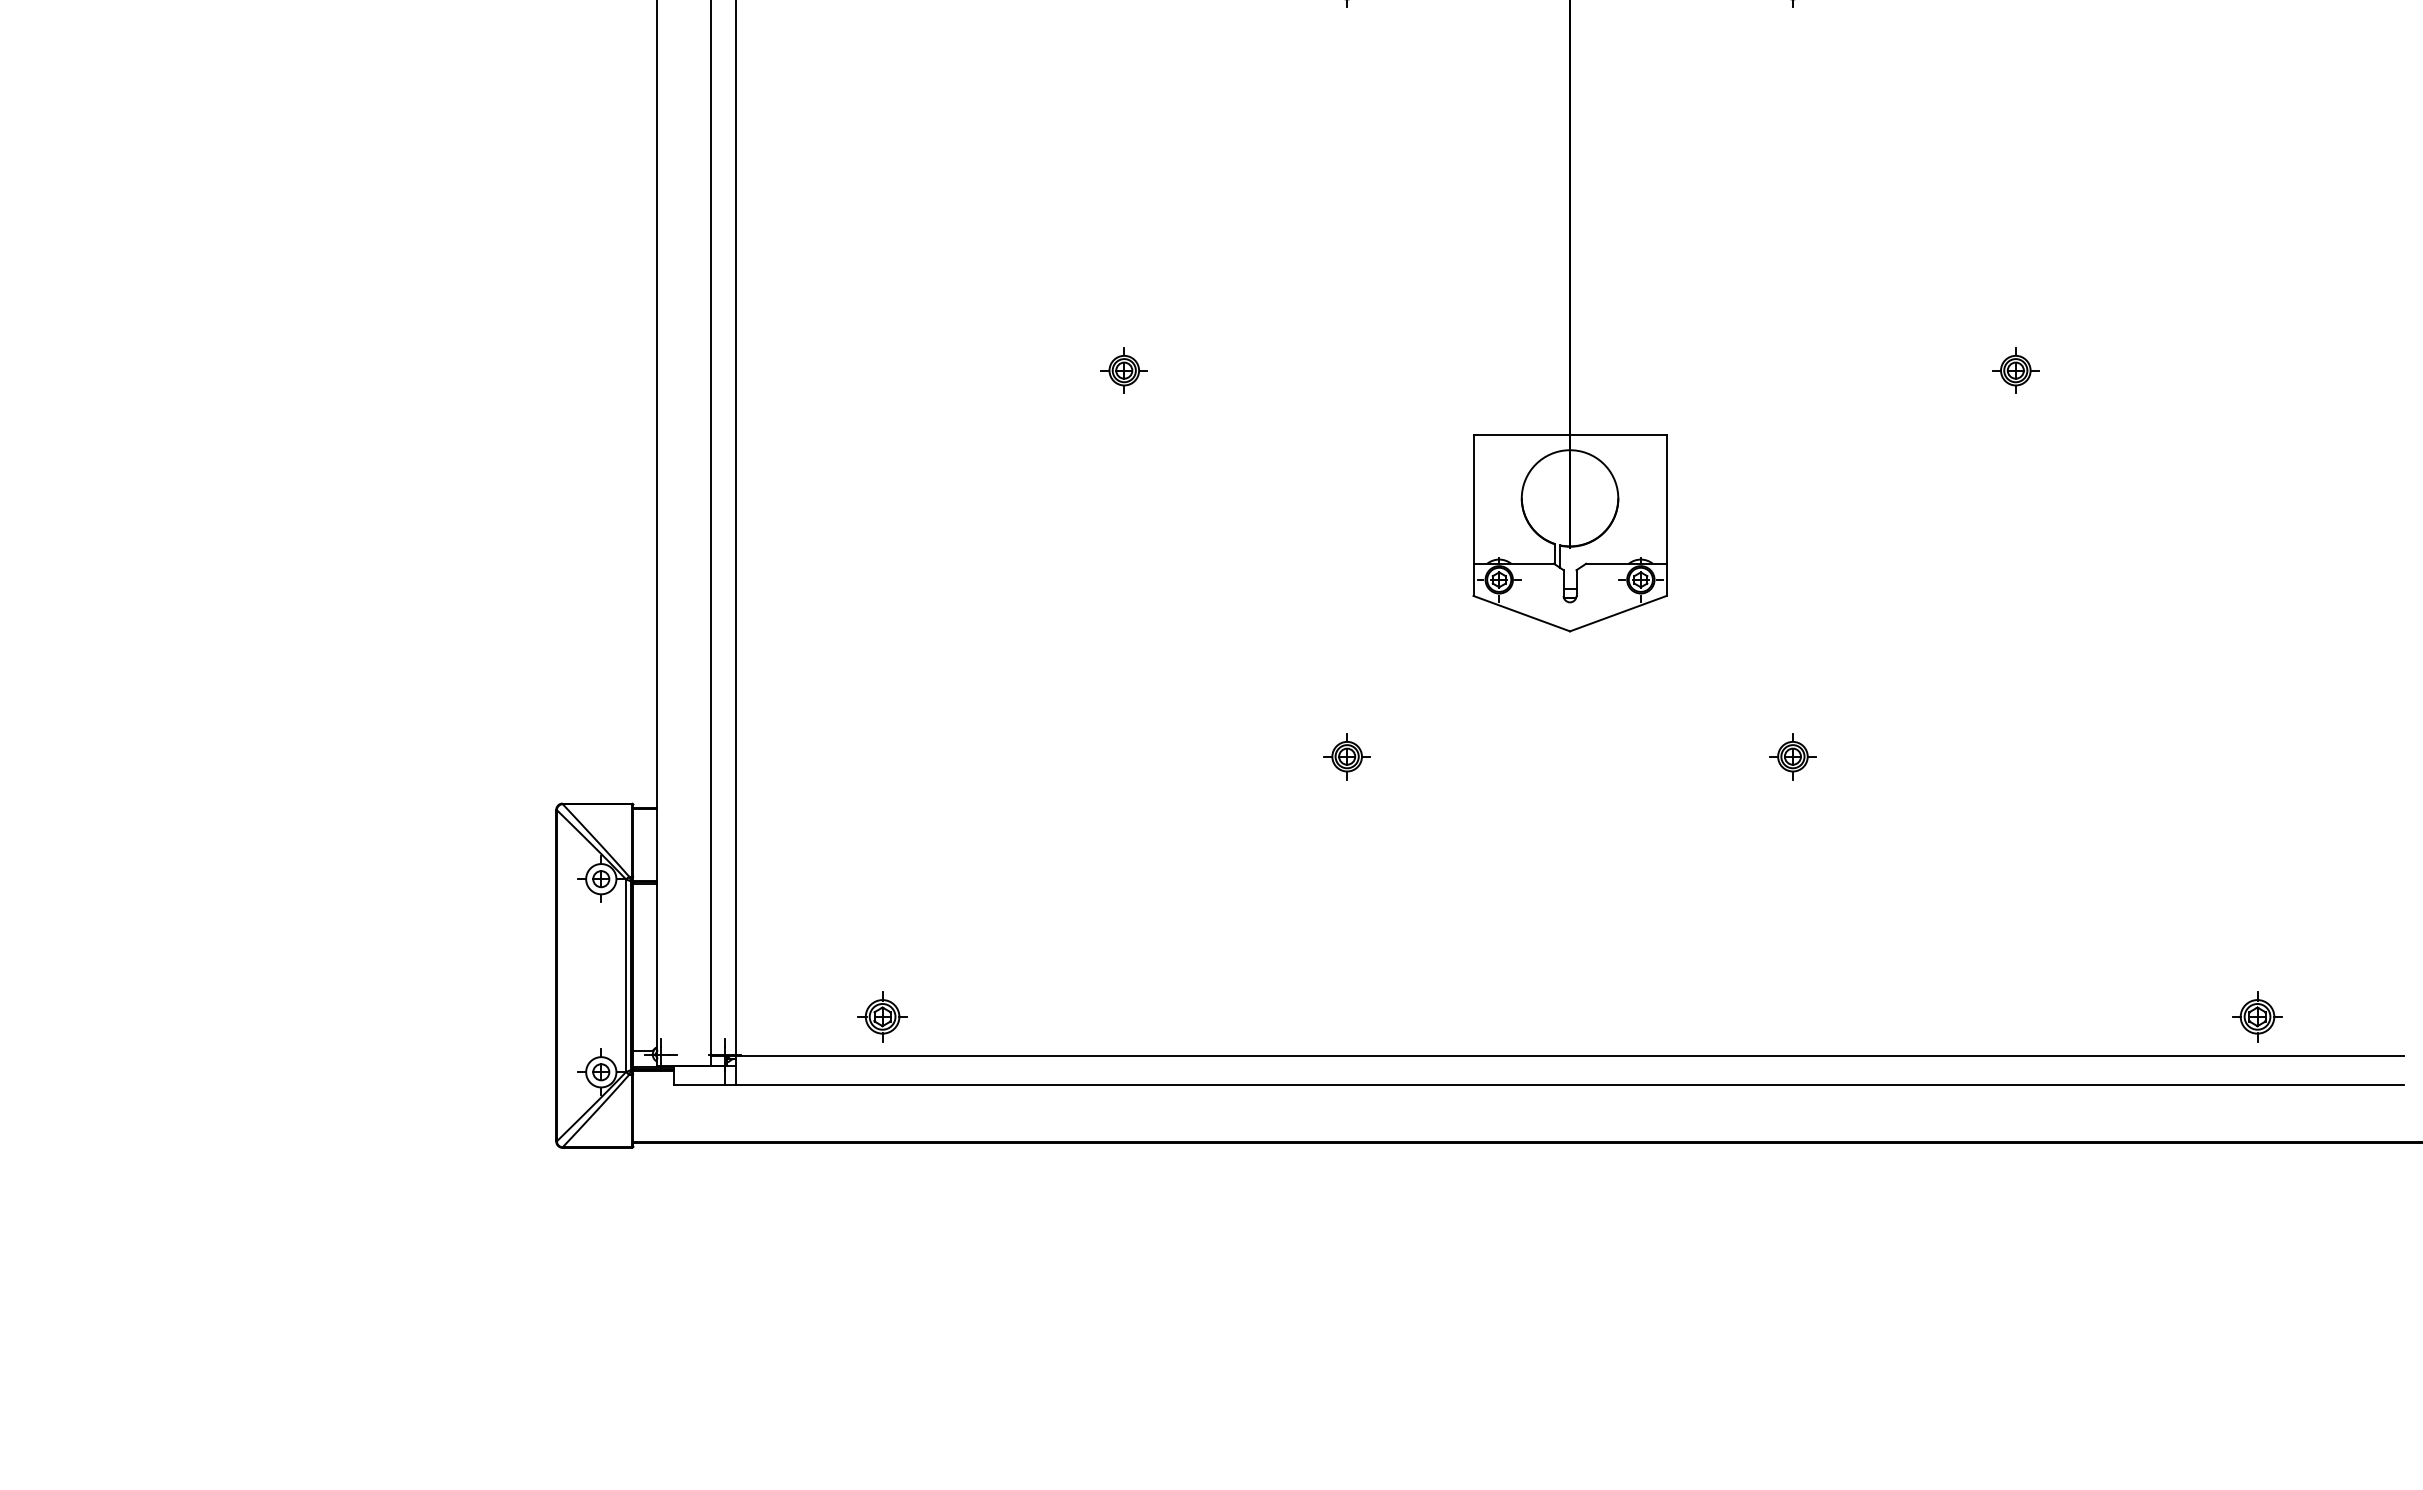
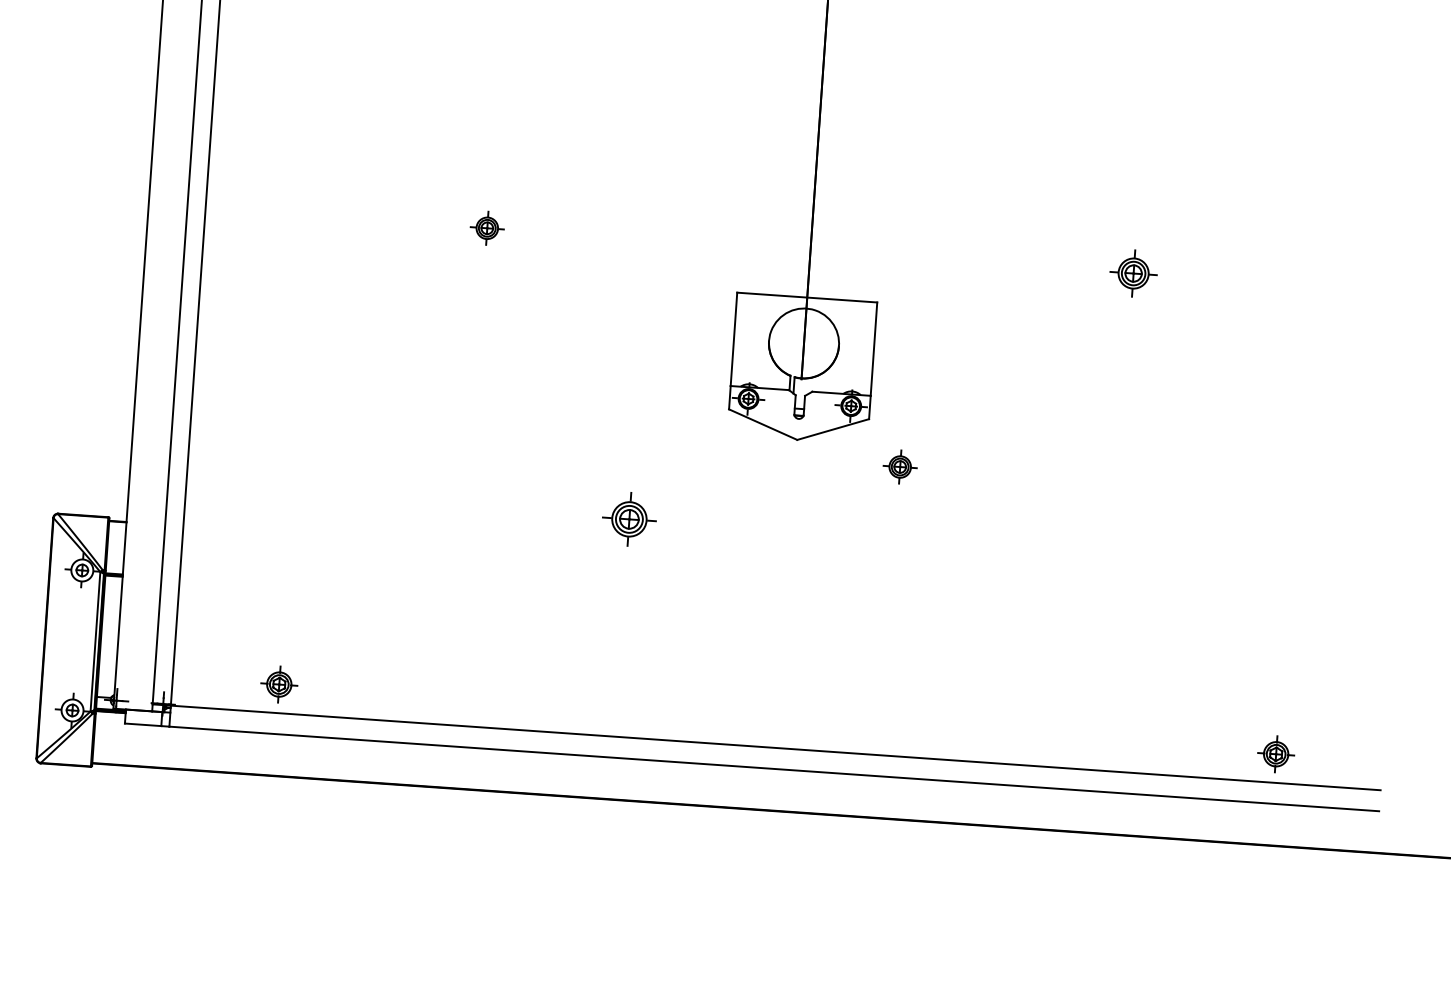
part: (2015, 370) -> (1133, 273), size x1.4
part: (1346, 756) -> (628, 519), size x1.6
part: (1792, 756) -> (899, 466), moved

